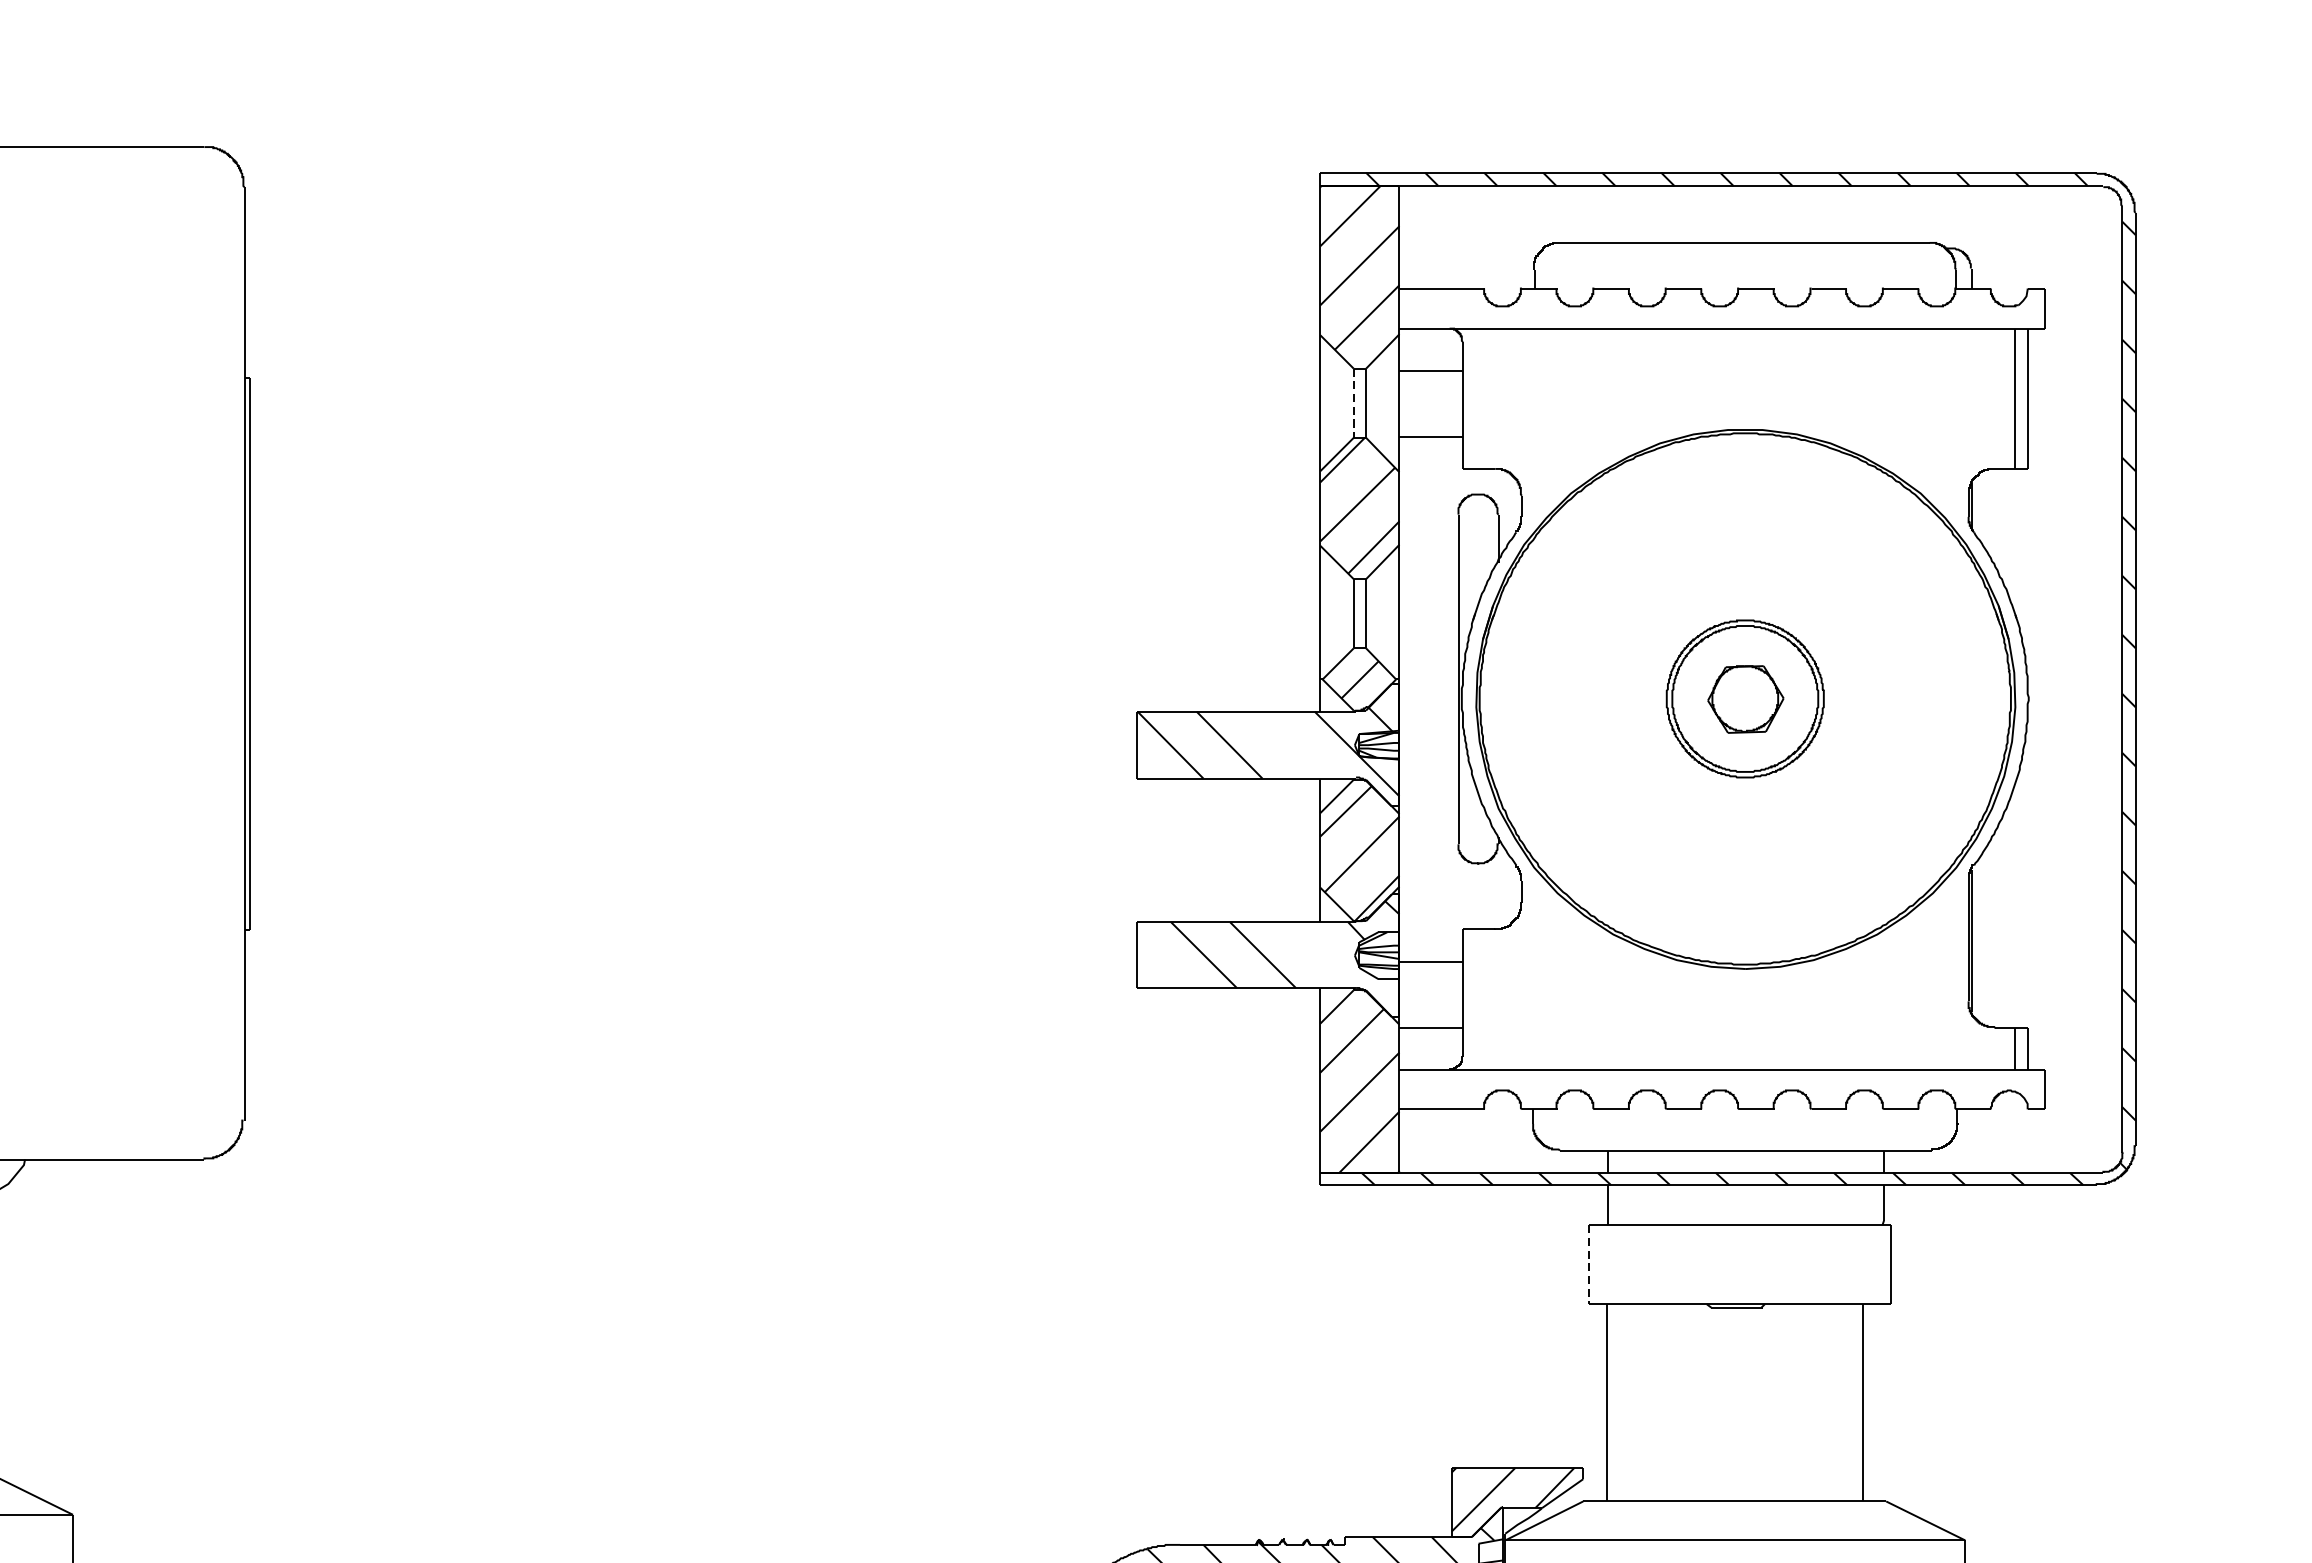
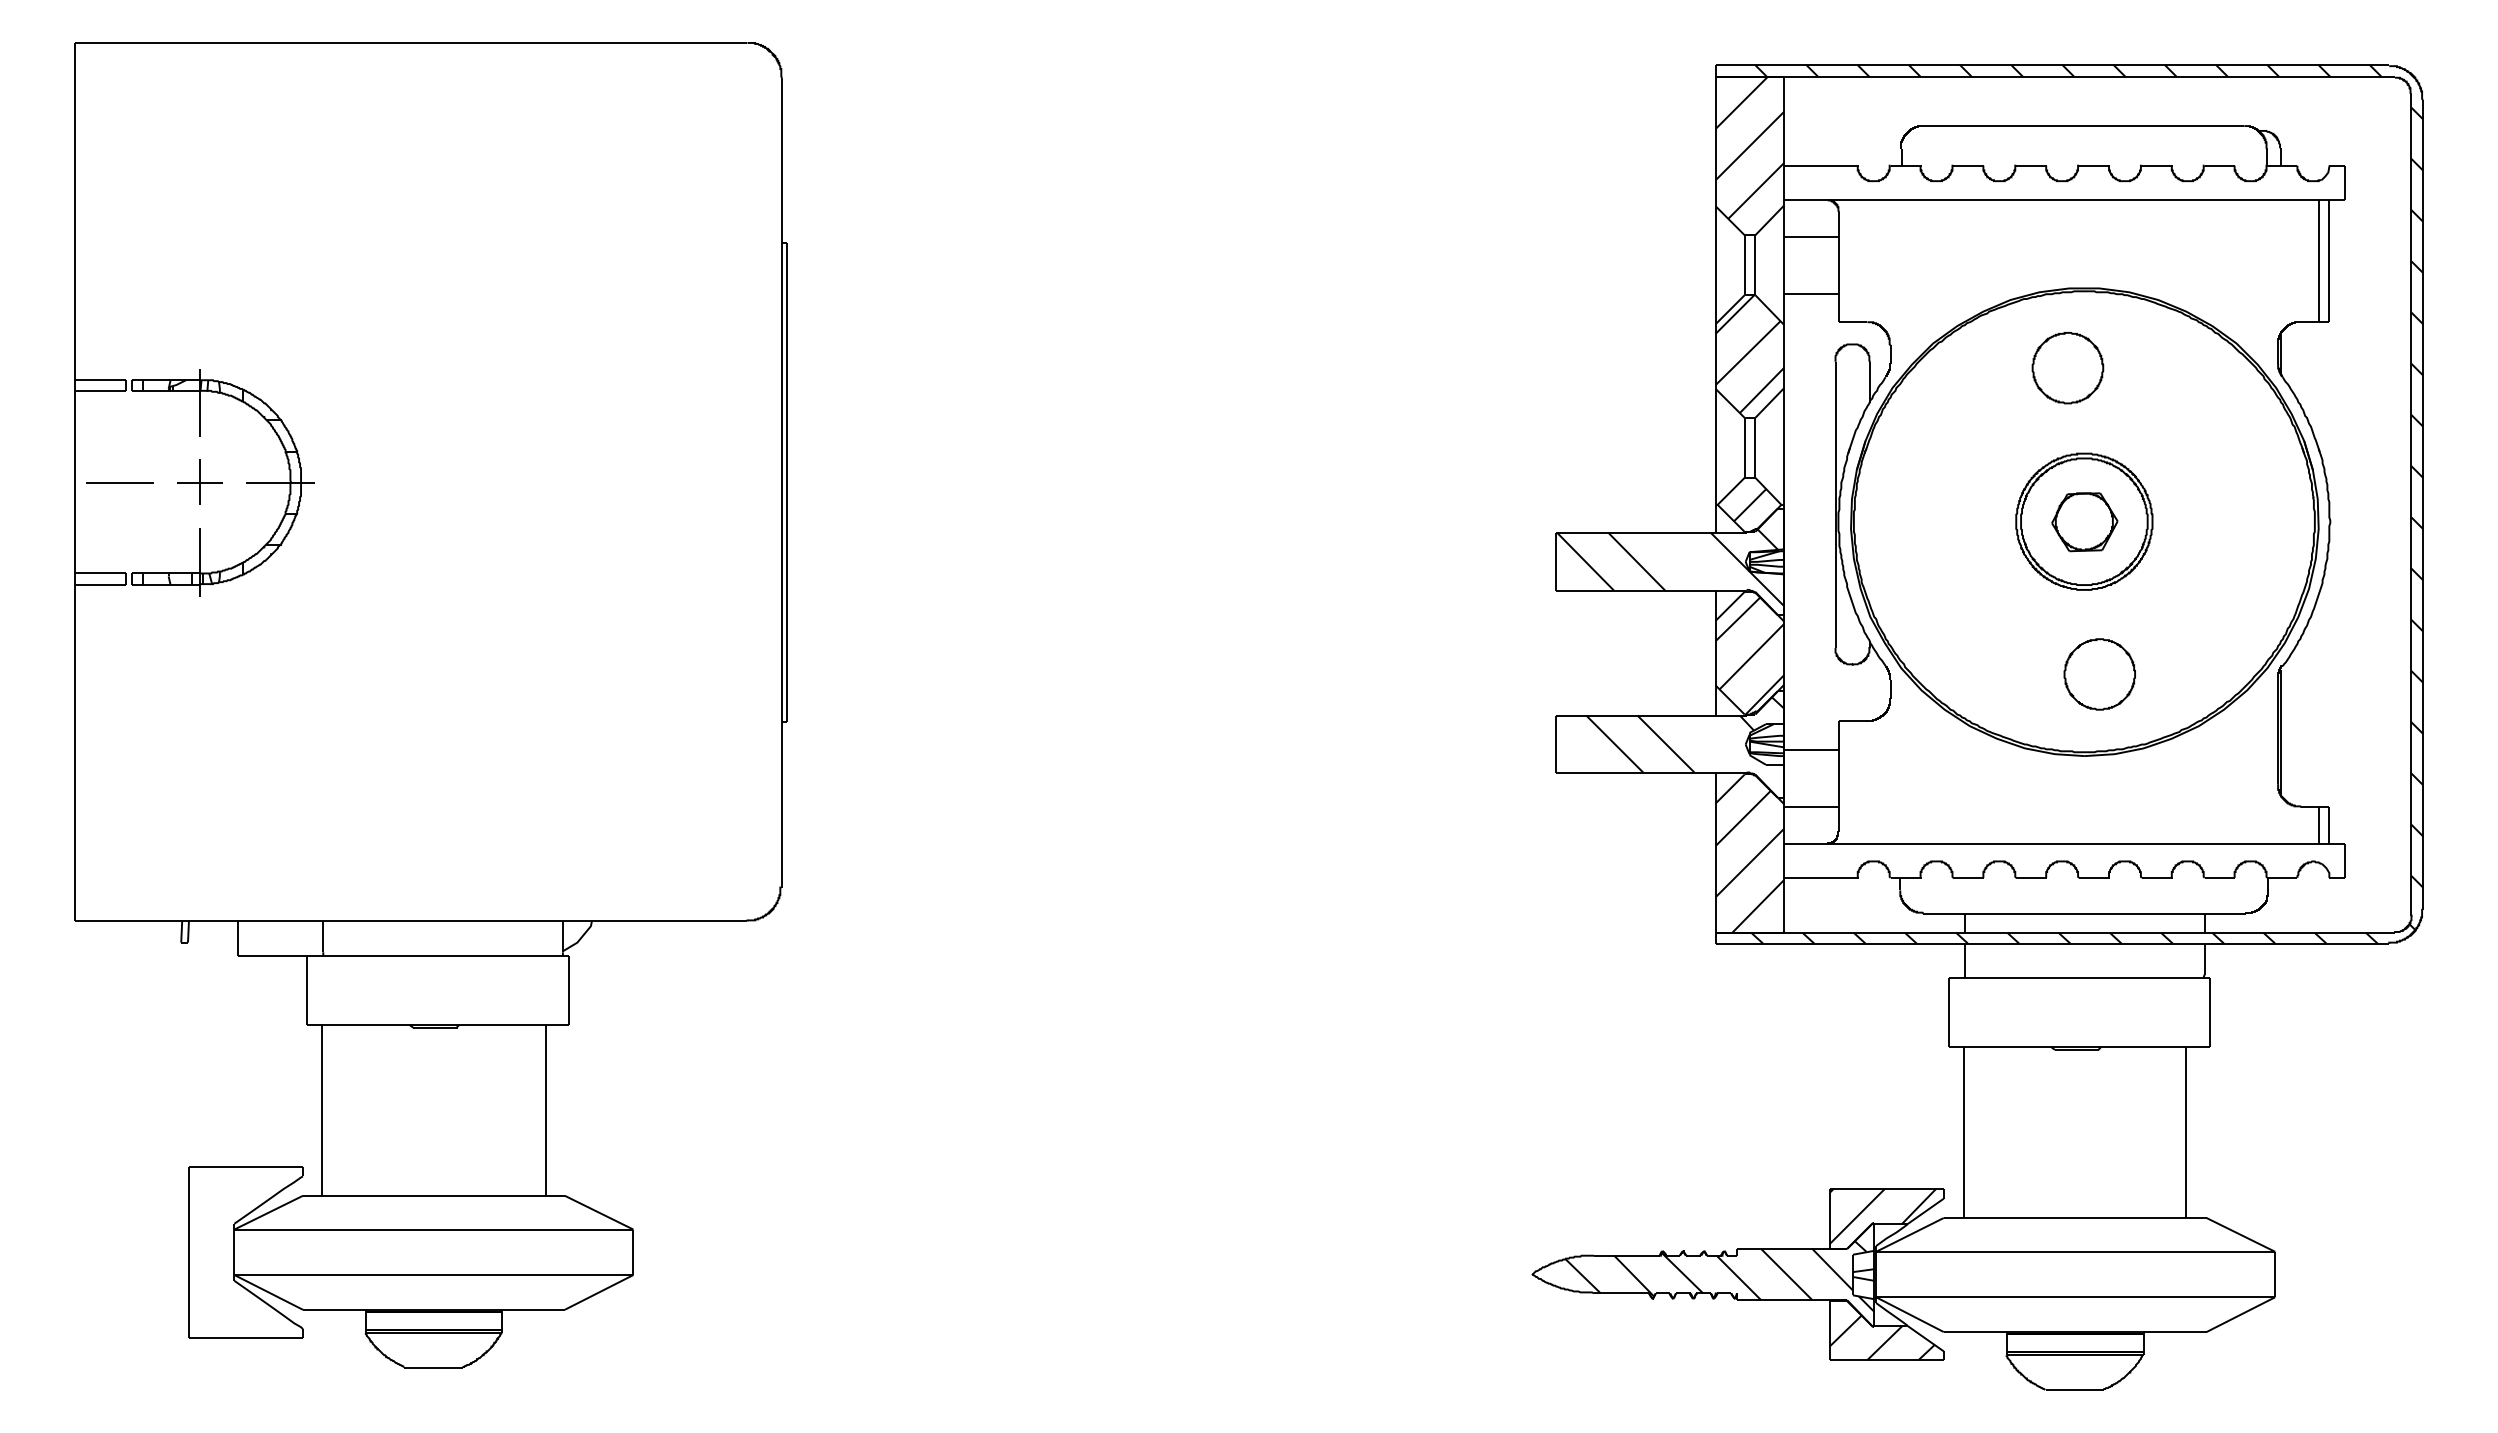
line: (1353, 403) -> (1744, 265), dashed -> solid
curve: (1697, 546) -> (2042, 389), added
curve: (1733, 899) -> (2074, 695), added
line: (1588, 1265) -> (1948, 1013), dashed -> solid

